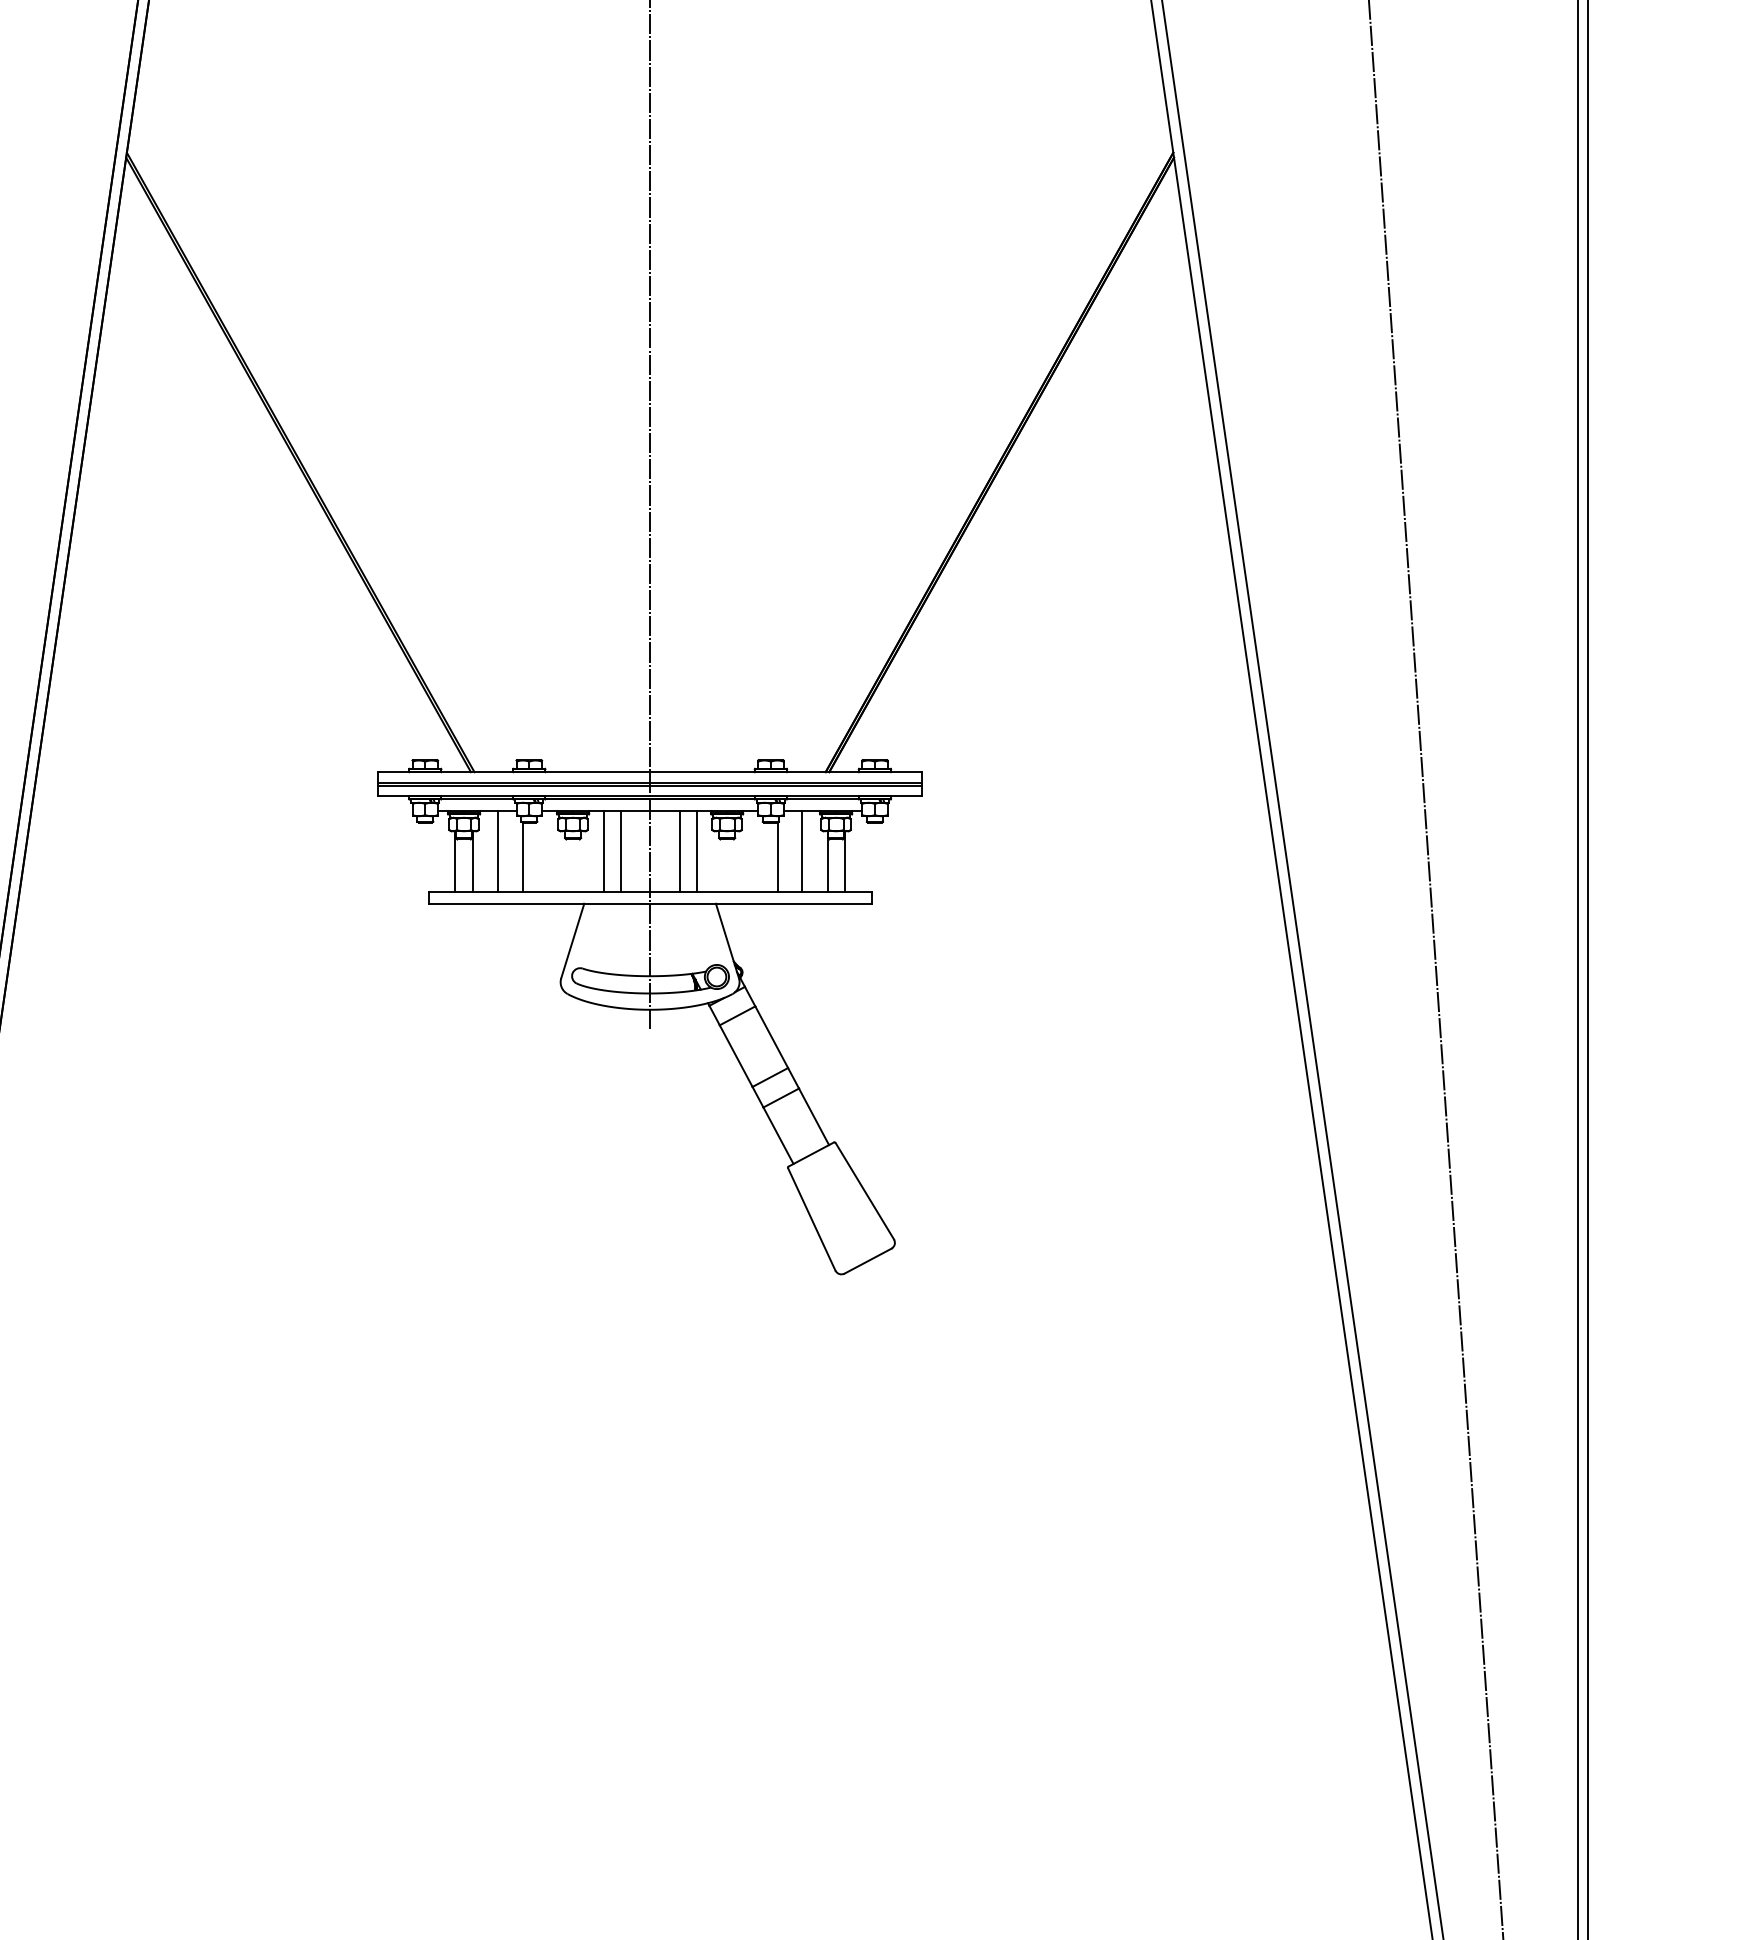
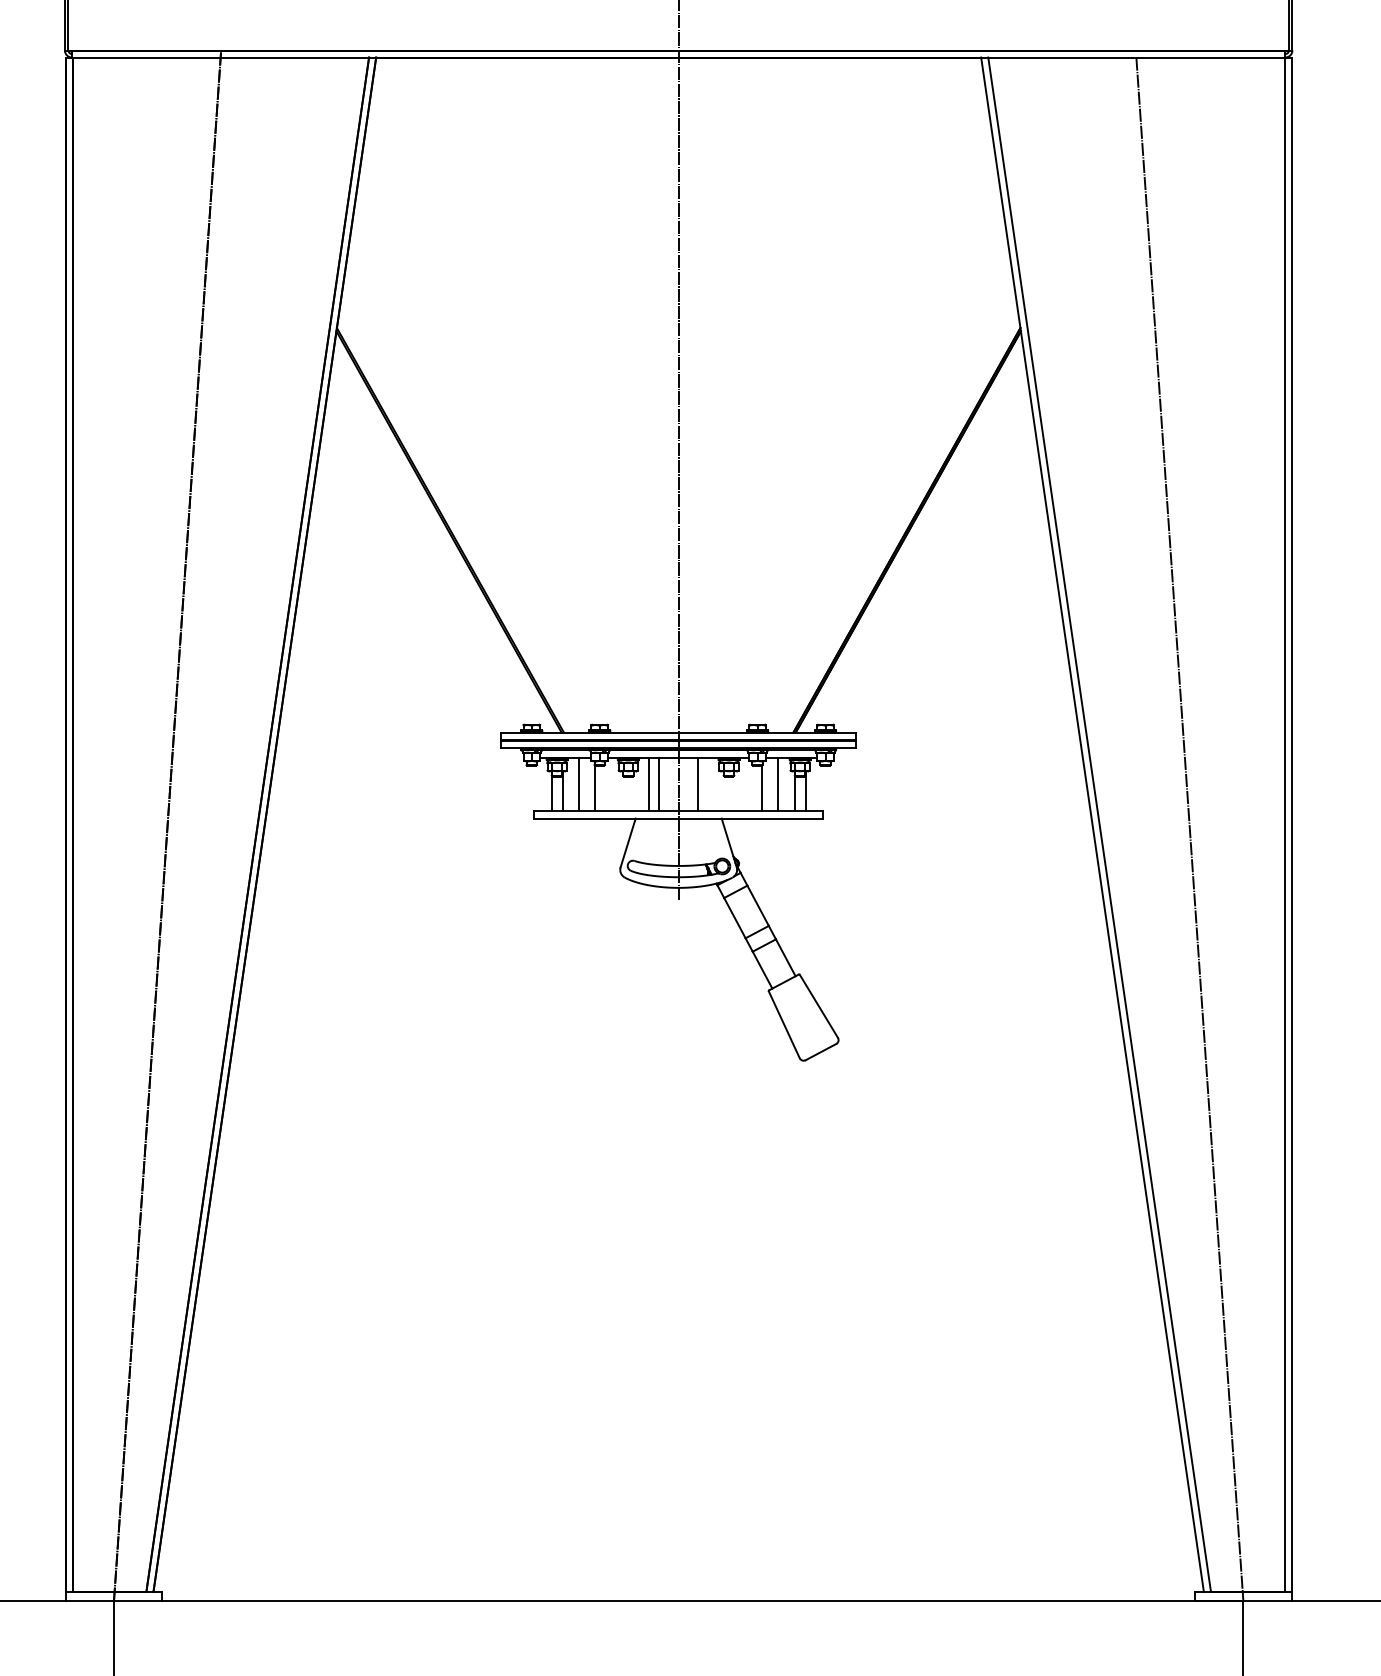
line: (697, 851) -> (709, 784), removed

